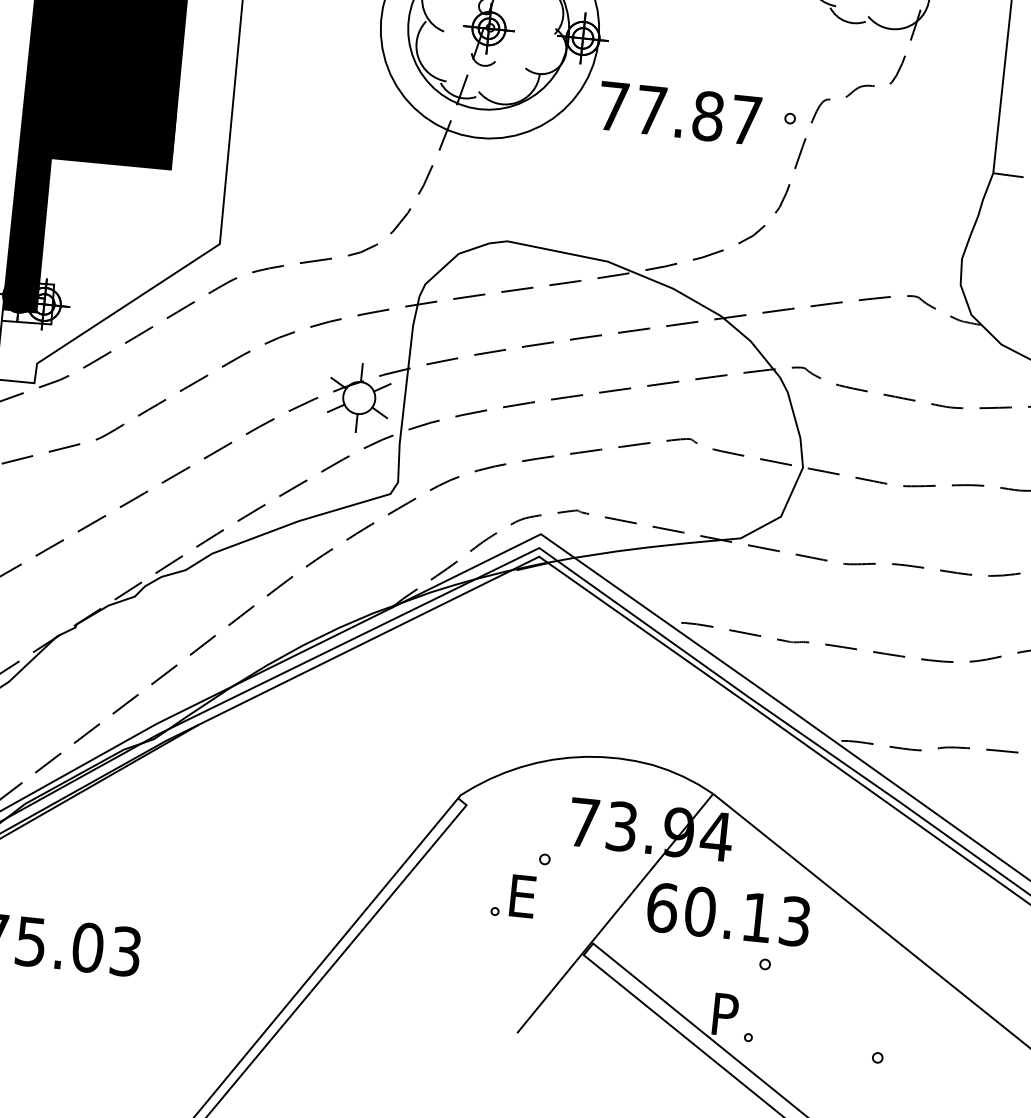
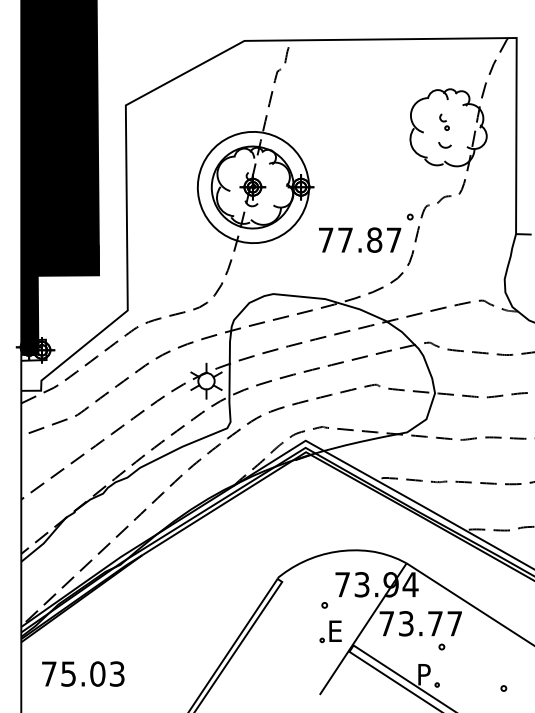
text: (680, 112) -> (360, 239), moved
part: (513, 895) -> (330, 631), moved
text: (728, 914) -> (420, 623), 60.13 -> 73.77

